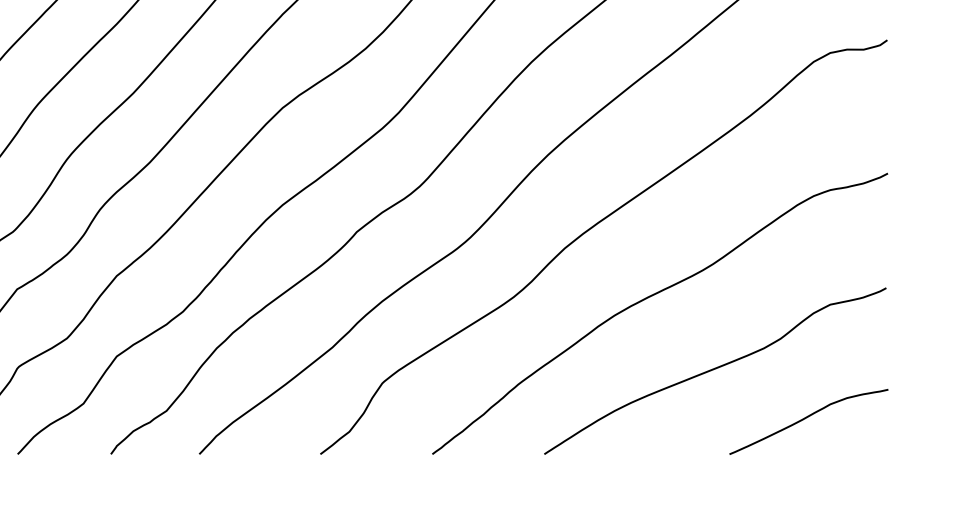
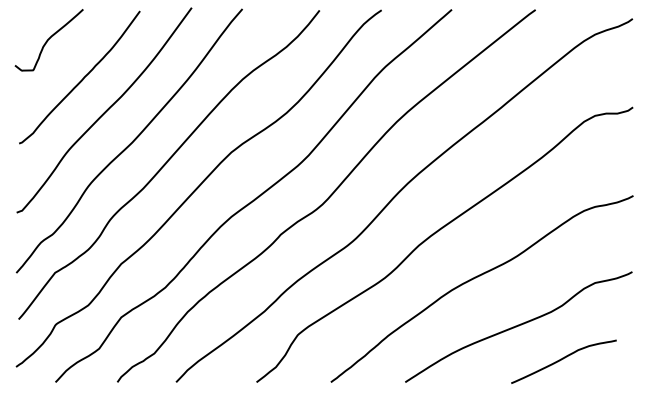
curve: (808, 418) -> (563, 359), moved

